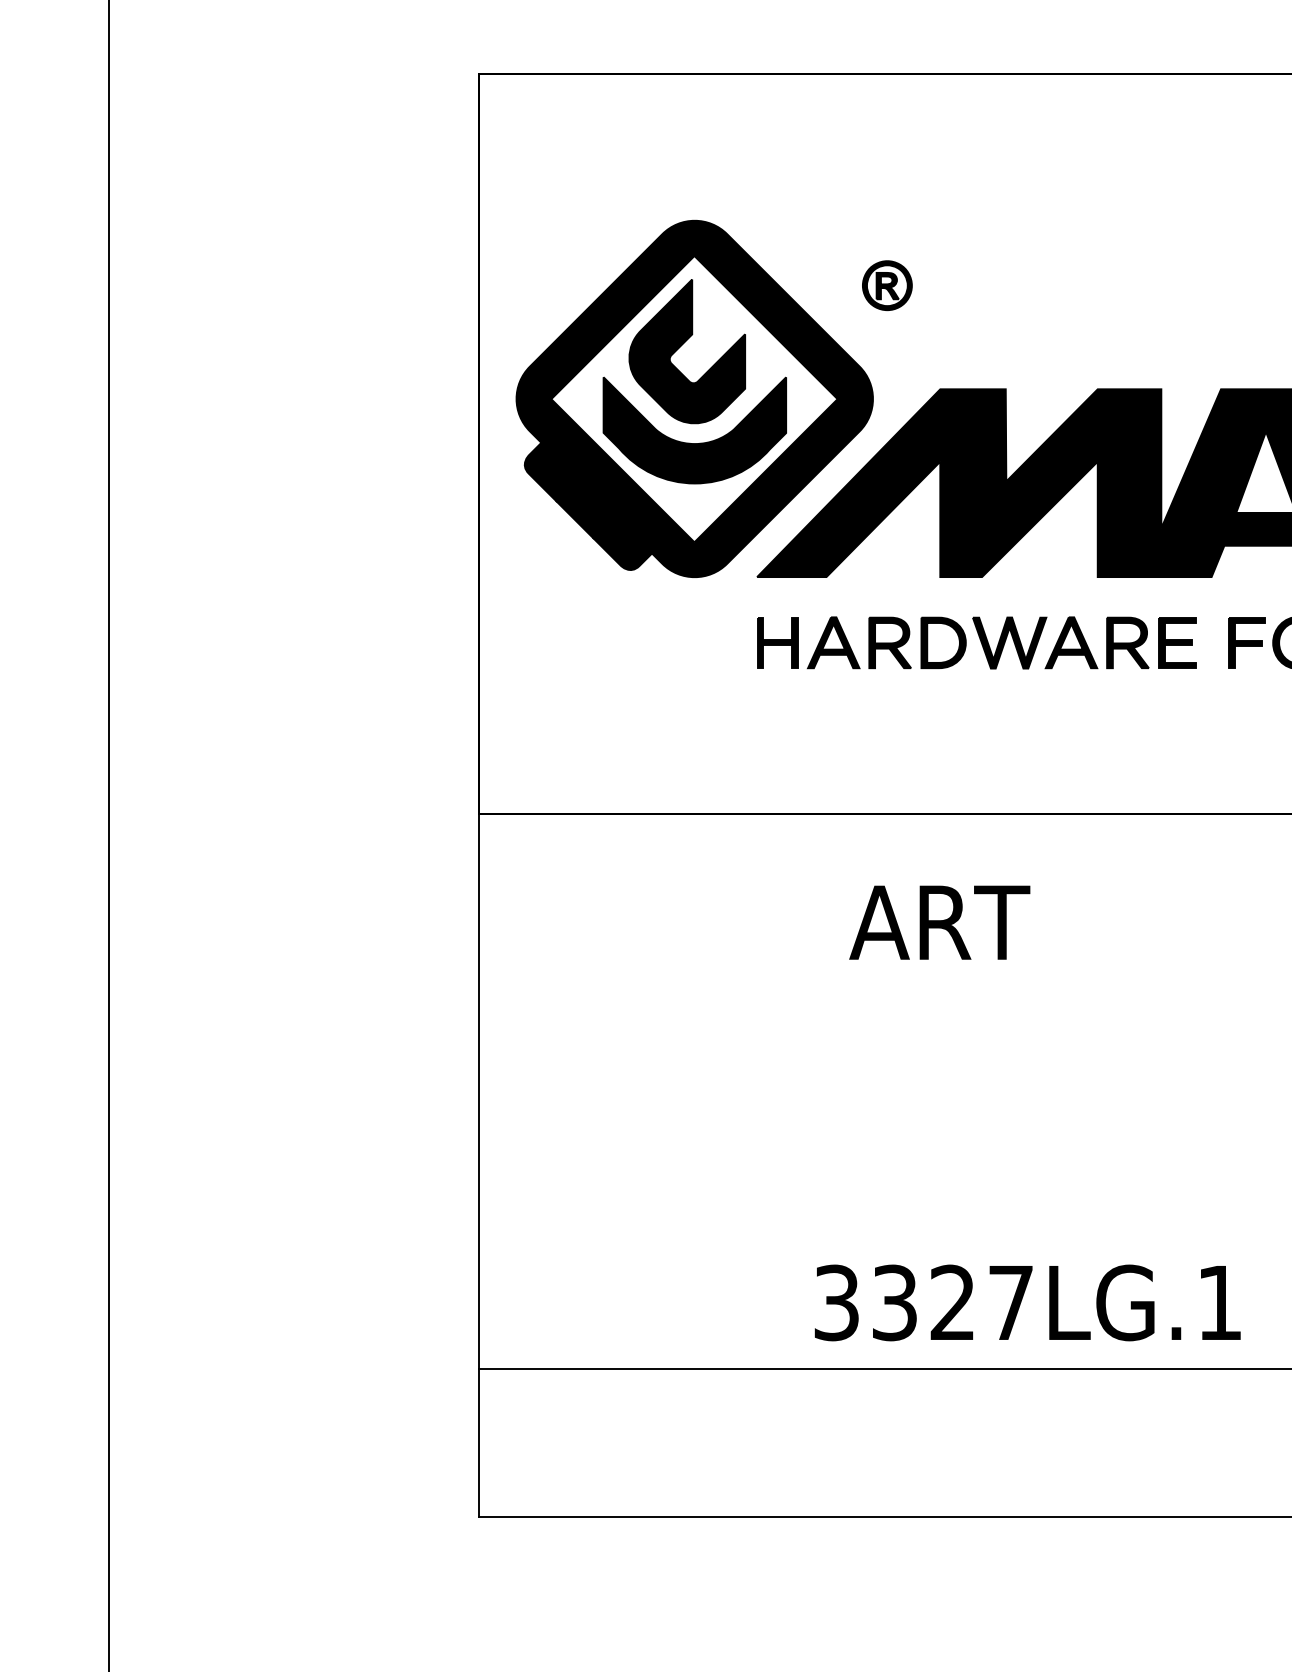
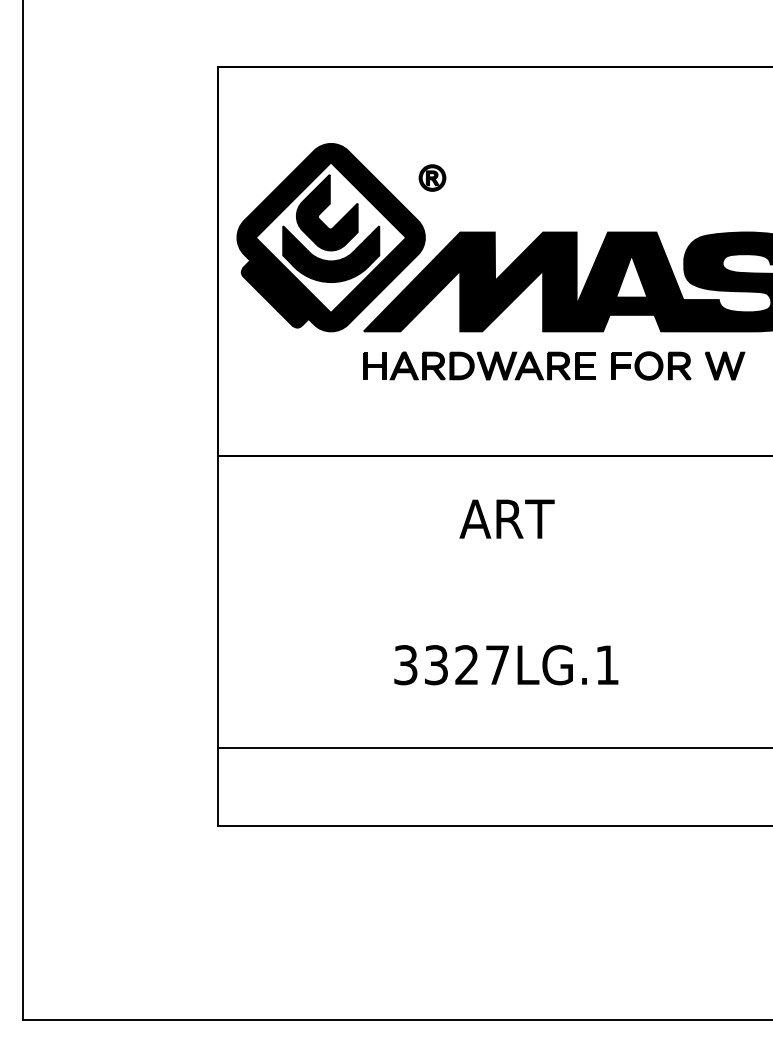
text: (938, 921) -> (506, 518), moved
text: (1028, 1303) -> (506, 665), moved

